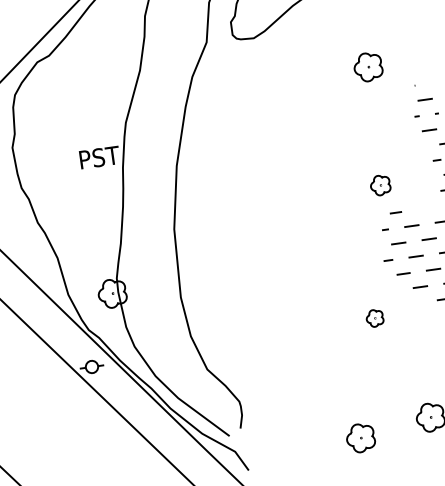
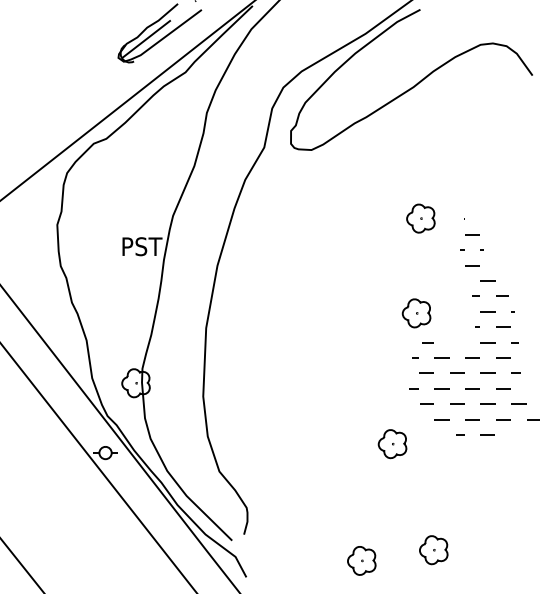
part: (367, 67) -> (420, 218), moved
part: (380, 185) -> (416, 313), size x1.43
part: (374, 318) -> (392, 444), size x1.67

